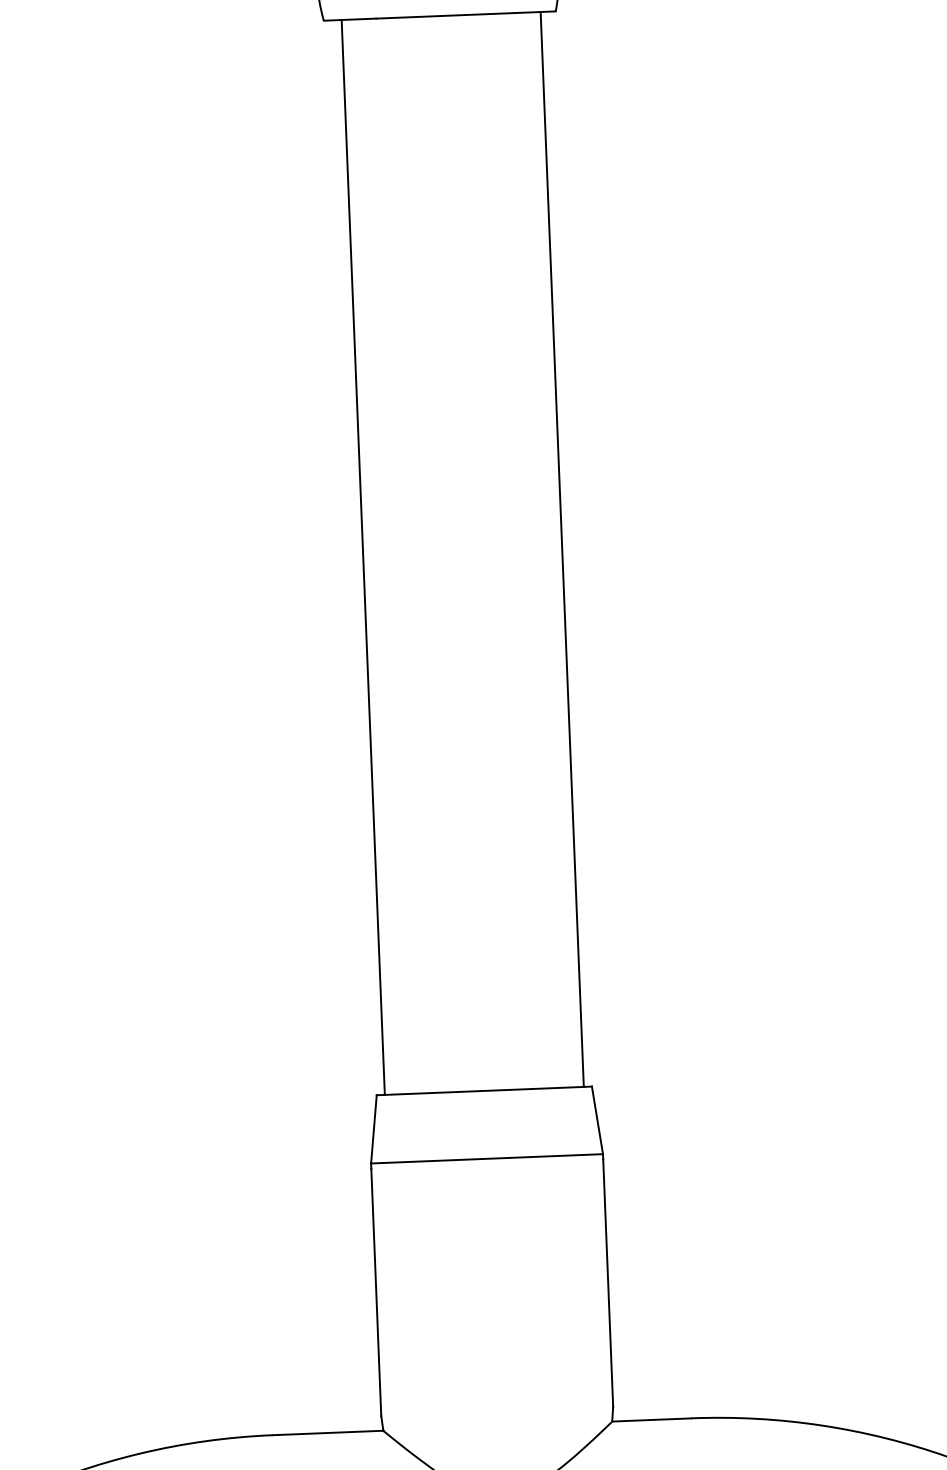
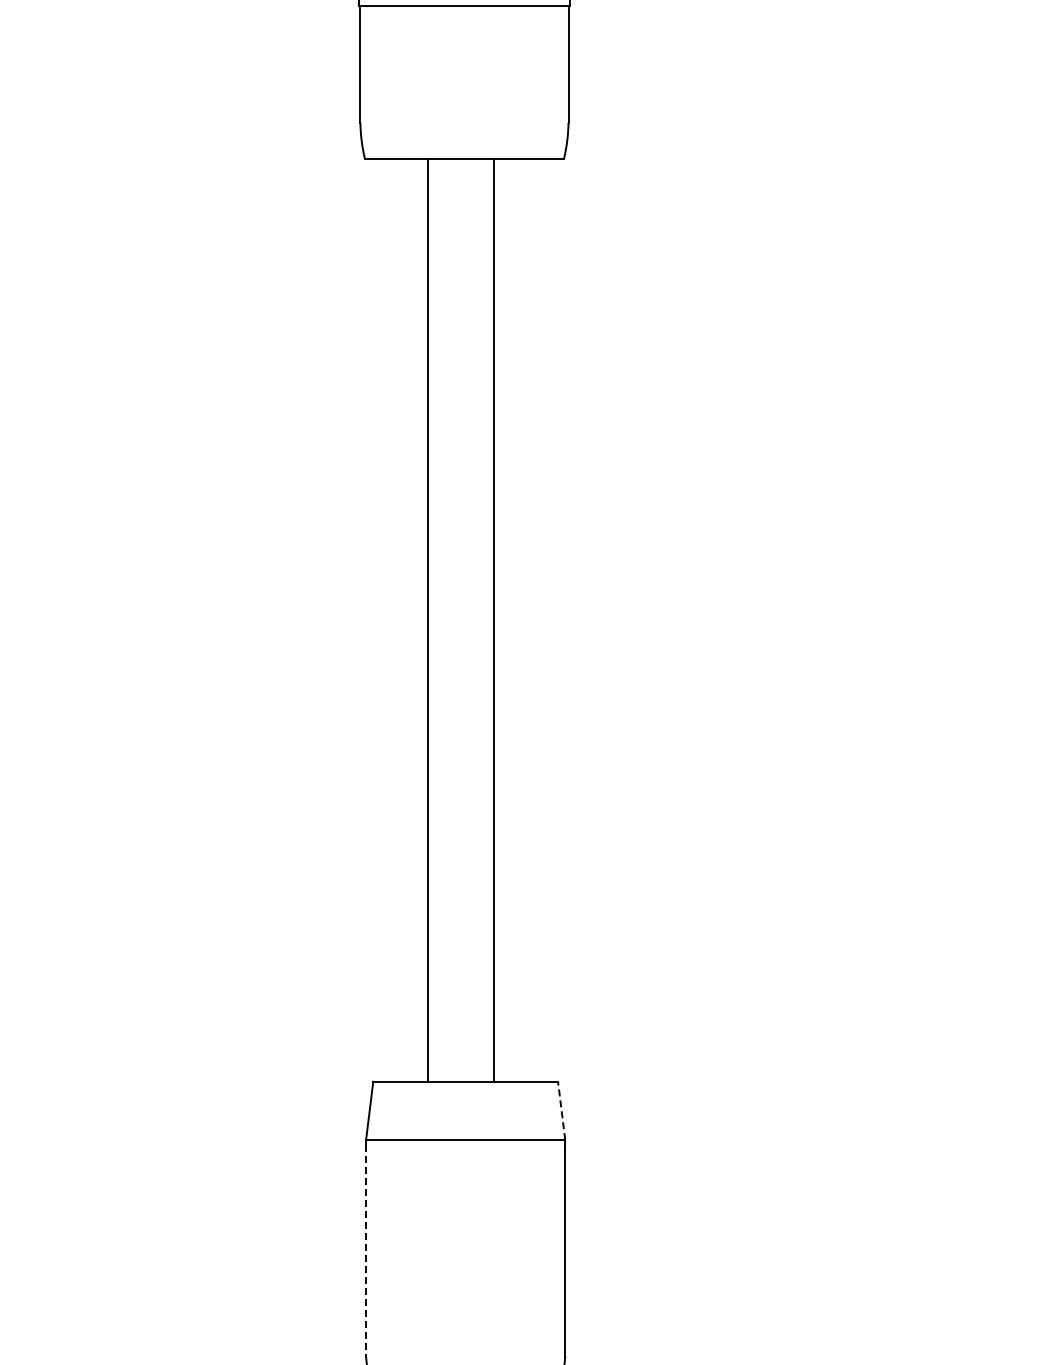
line: (562, 548) -> (494, 619), moved
line: (363, 556) -> (428, 619), moved
line: (597, 1119) -> (561, 1110), solid -> dashed
line: (376, 1293) -> (366, 1251), solid -> dashed

